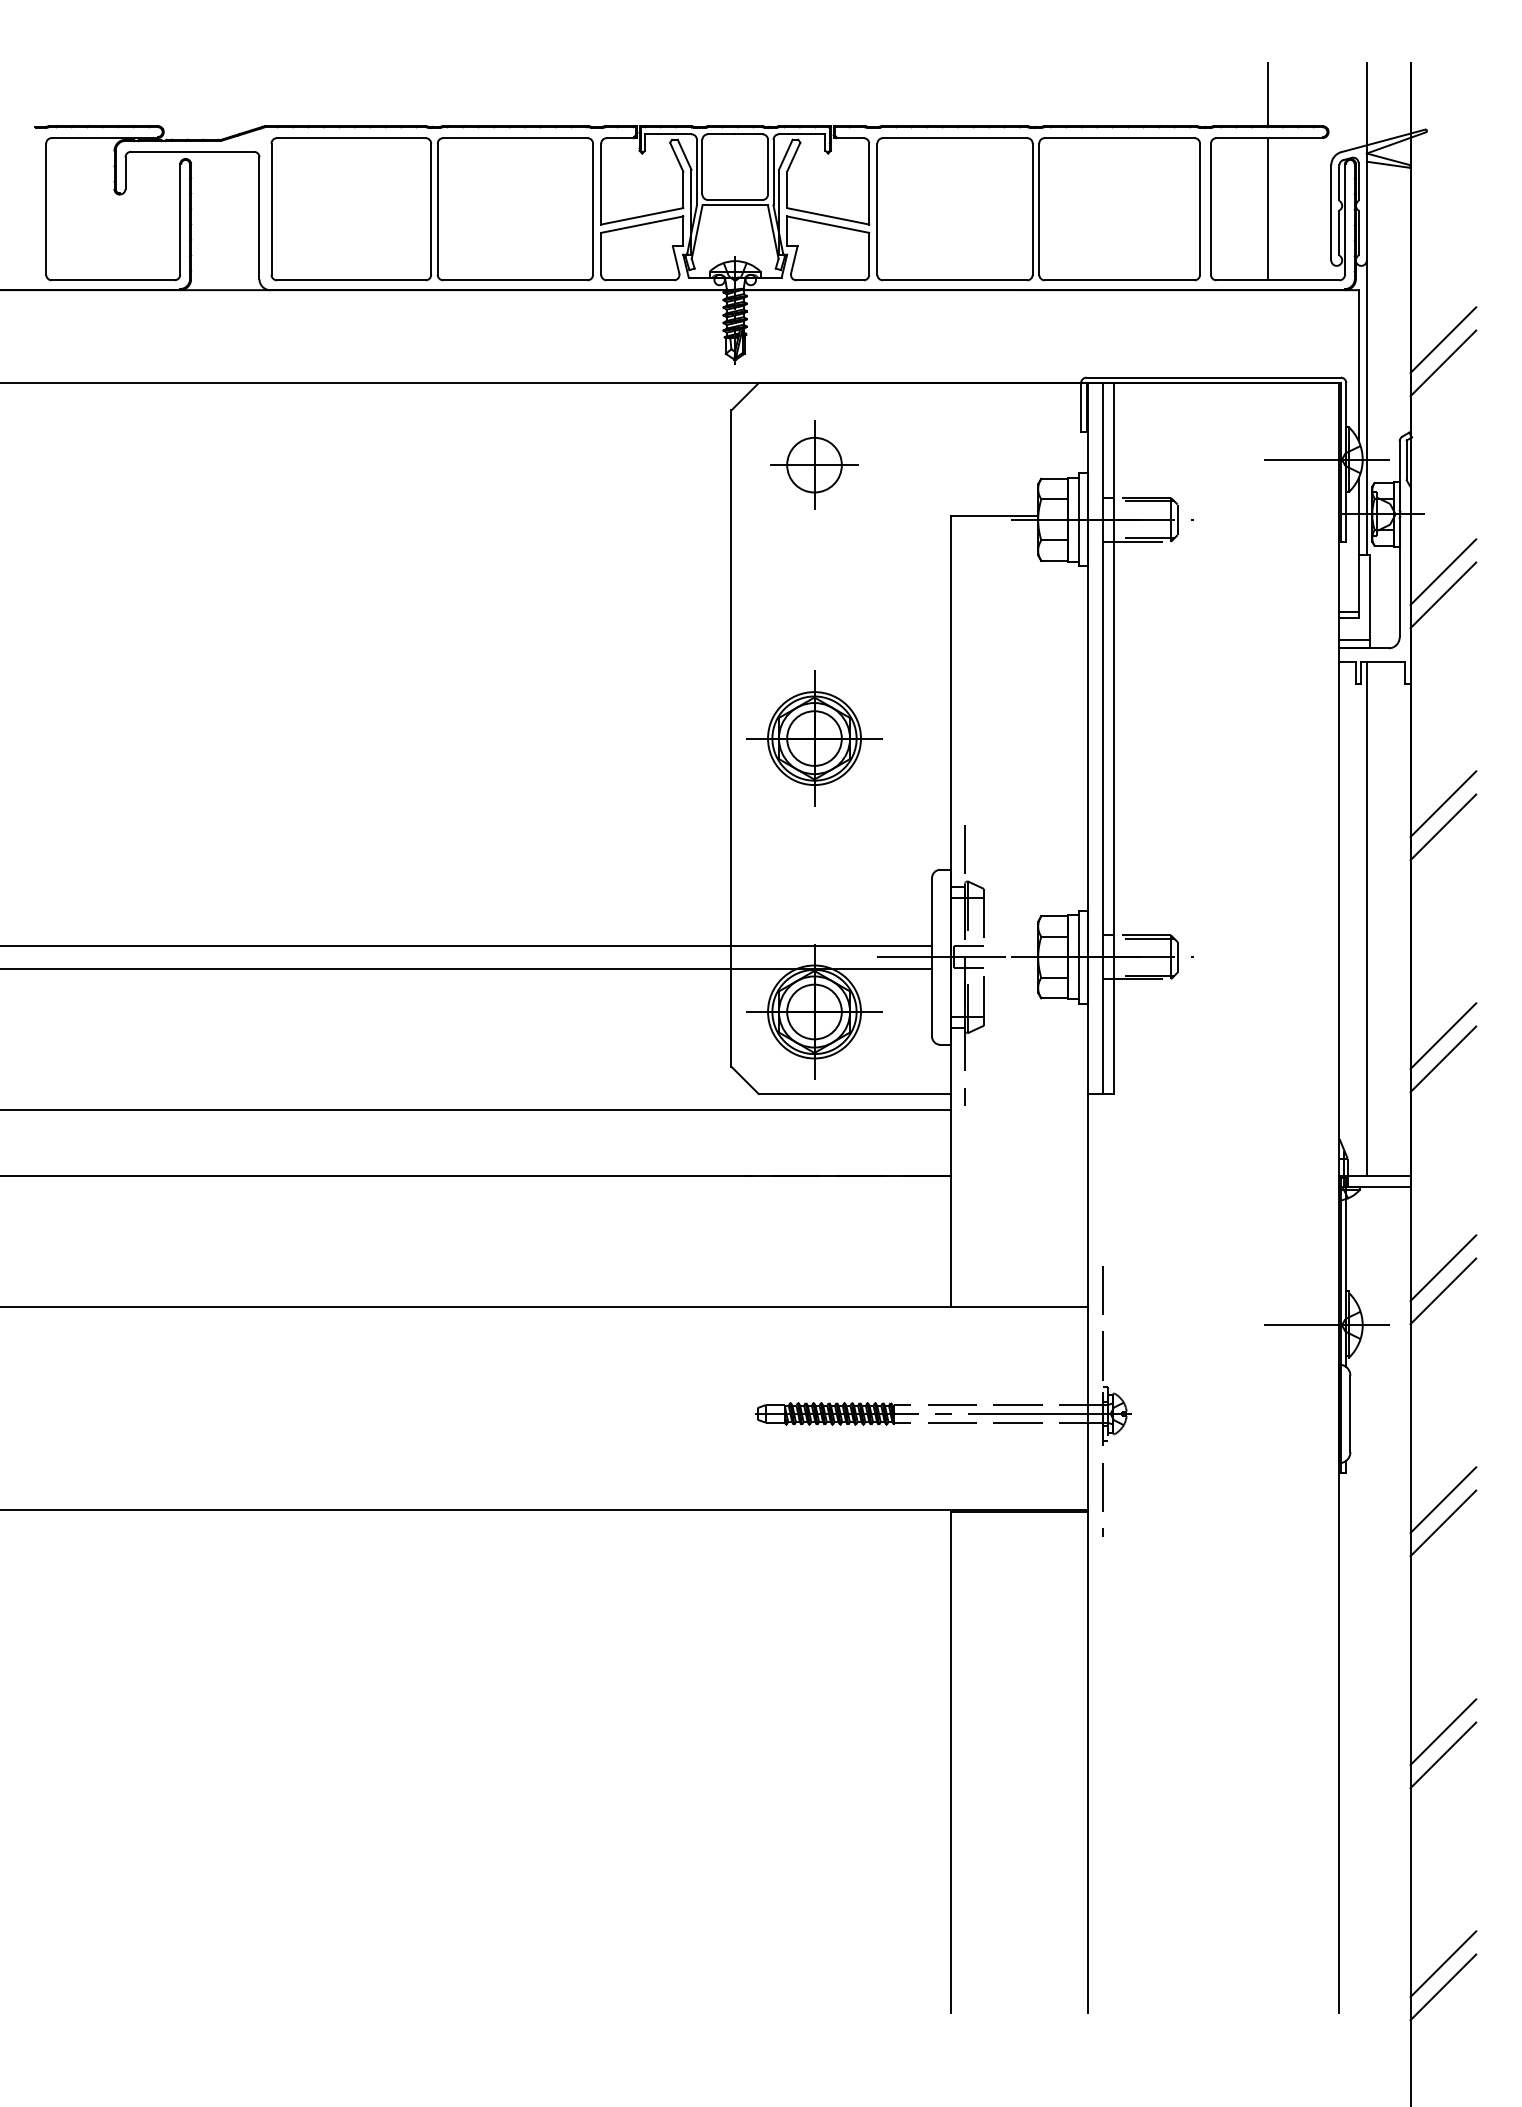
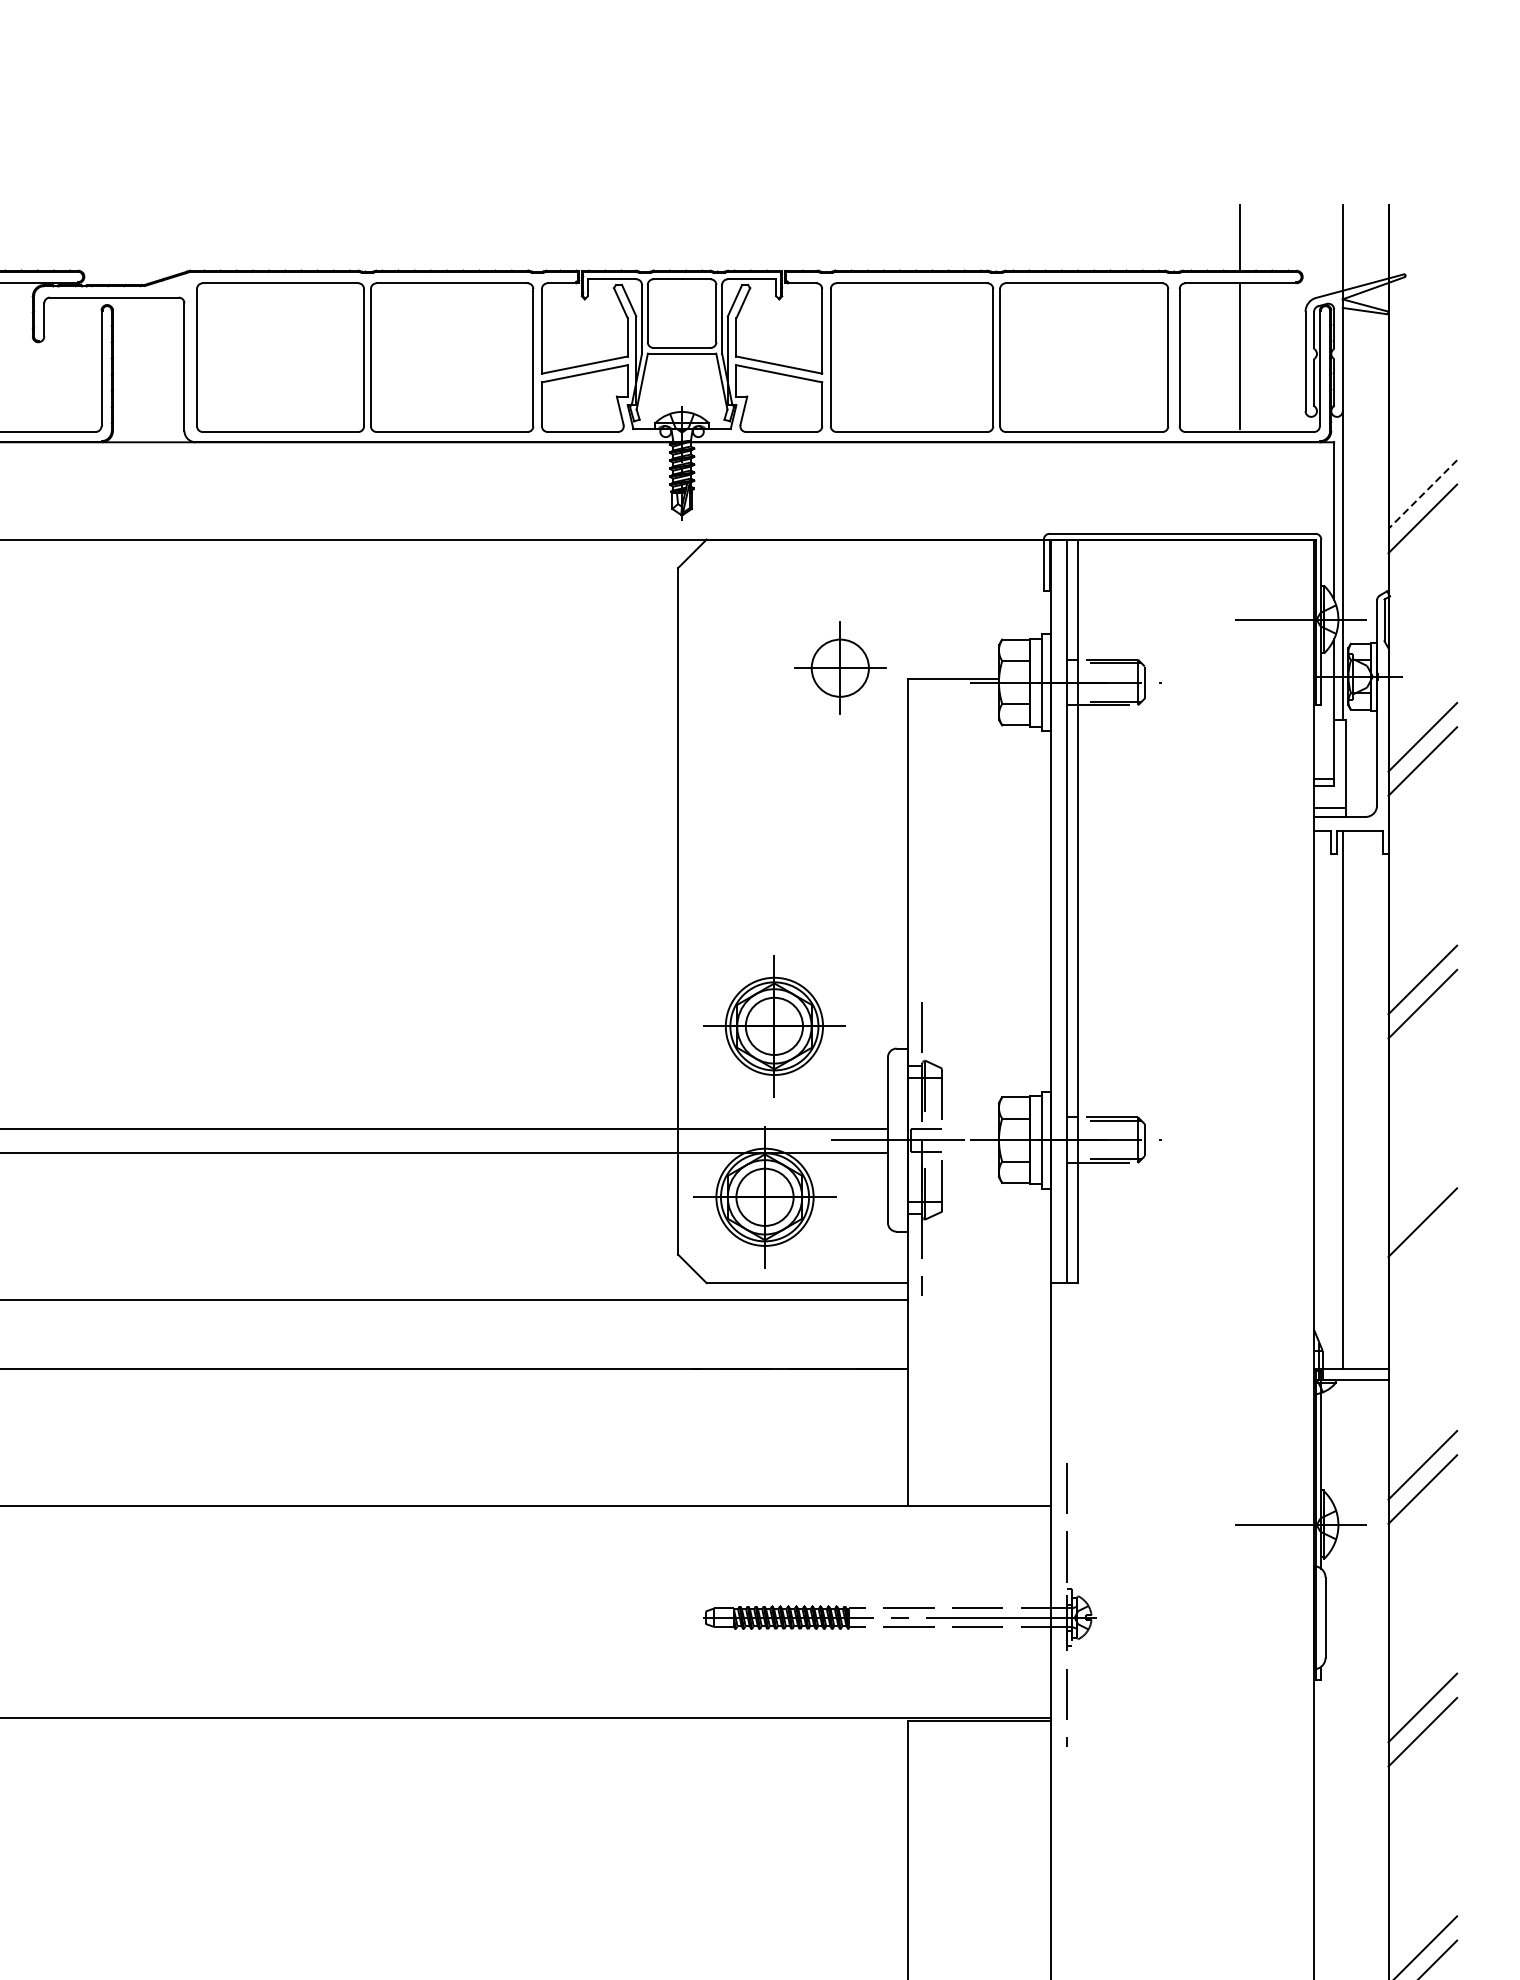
line: (1443, 340) -> (1422, 494), solid -> dashed
part: (814, 464) -> (840, 667), moved
part: (814, 738) -> (774, 1026), moved
line: (1443, 1059) -> (1422, 1247), removed

